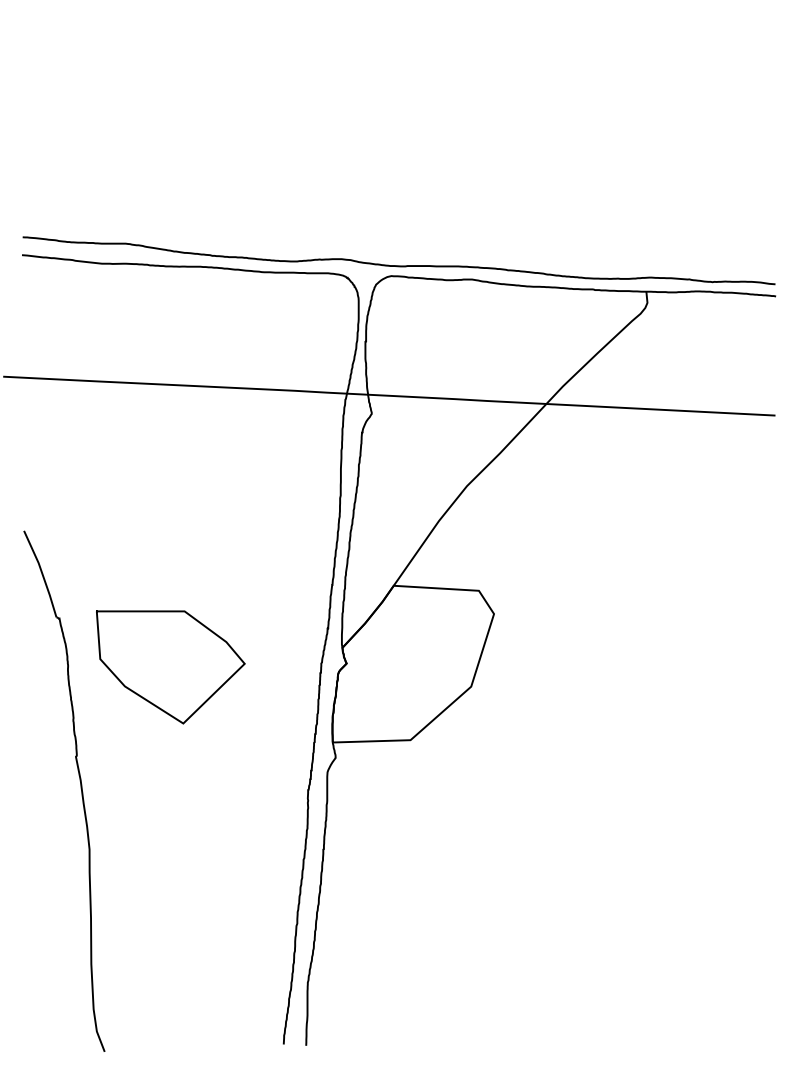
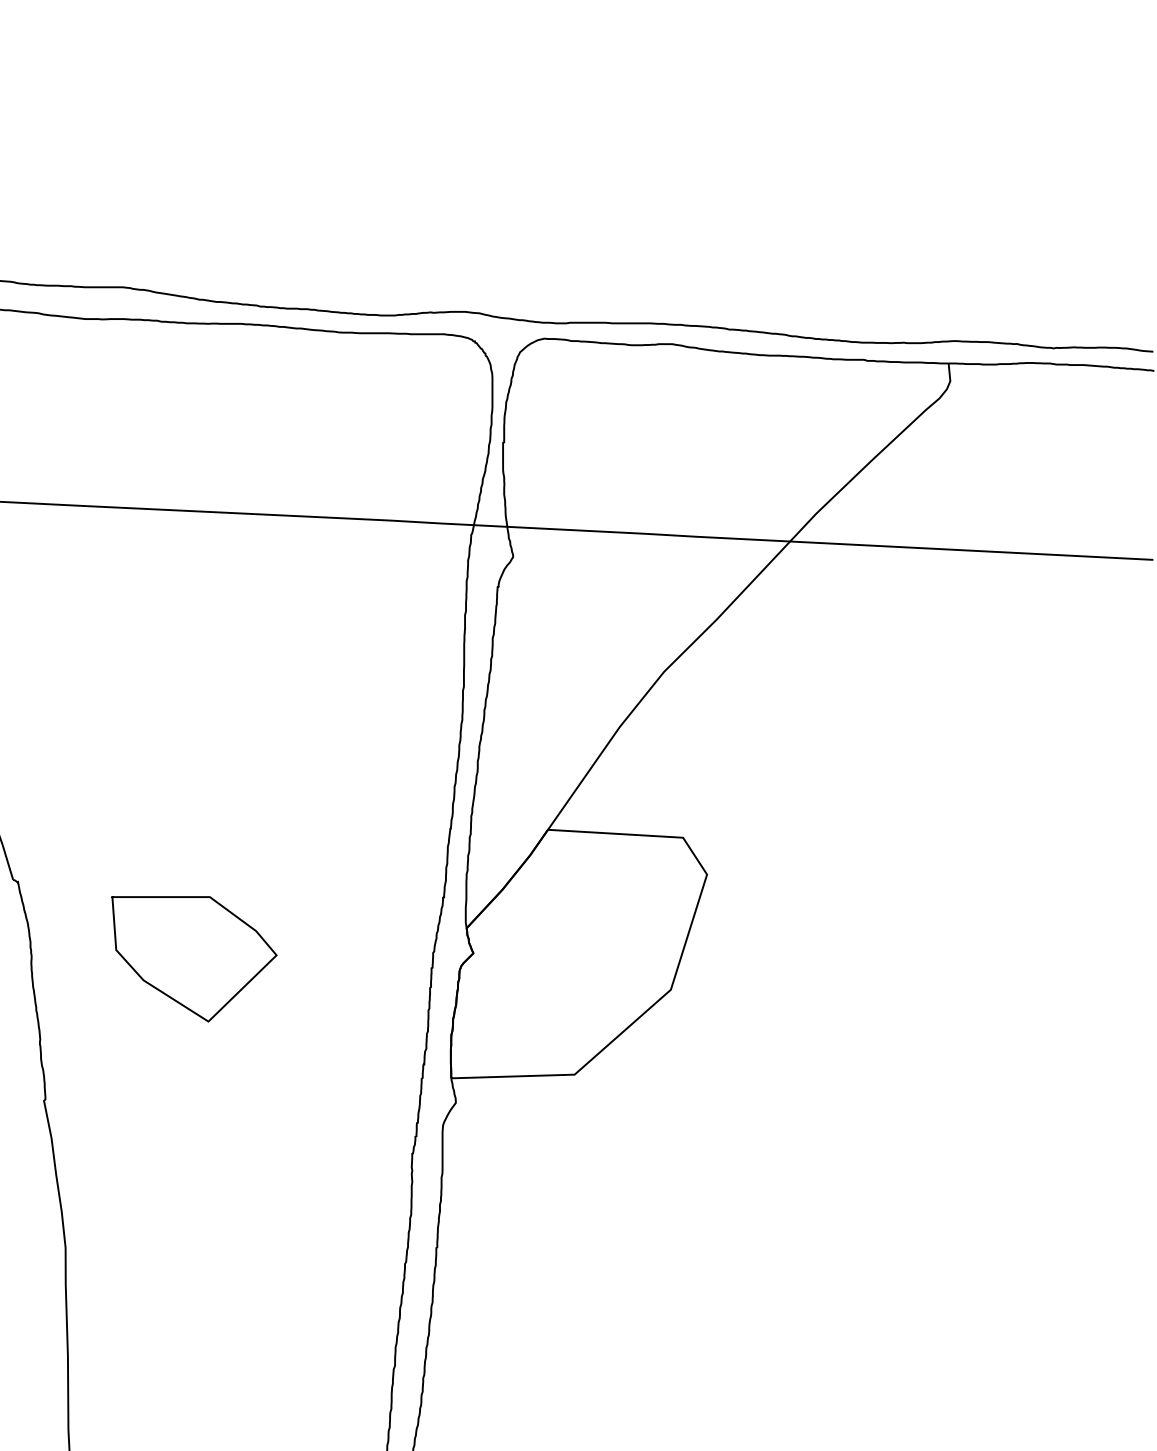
part: (170, 667) -> (193, 959), size x0.7

